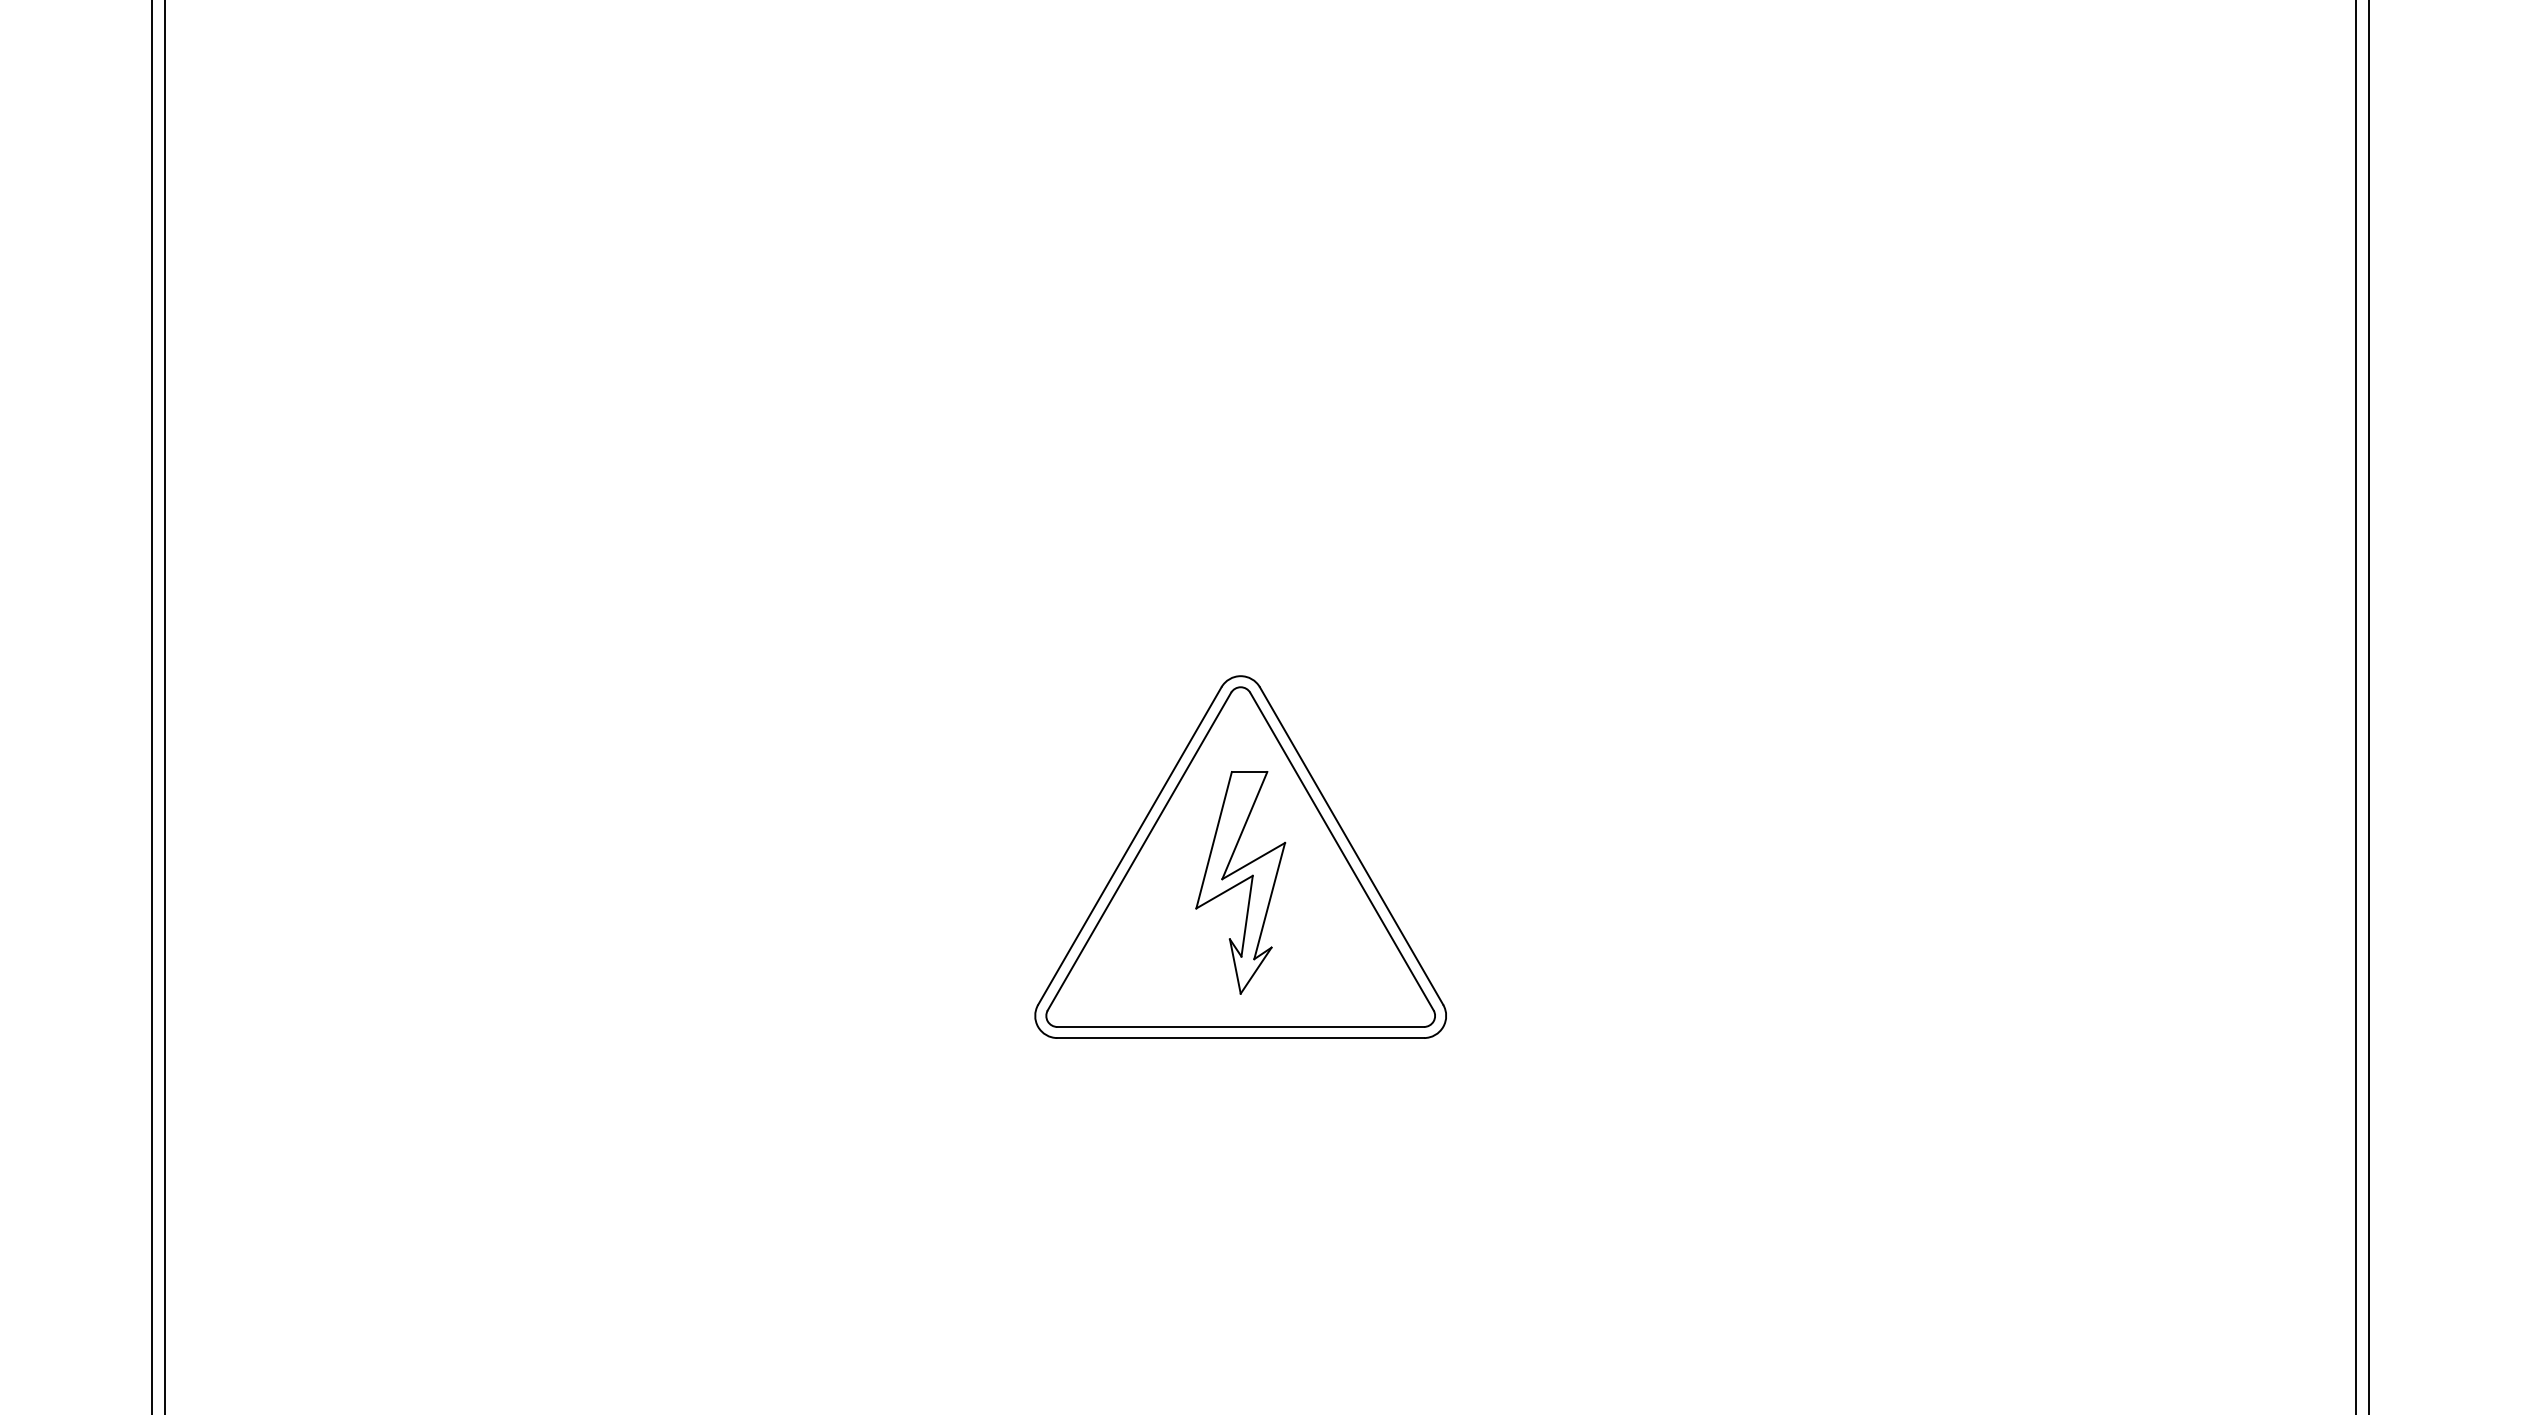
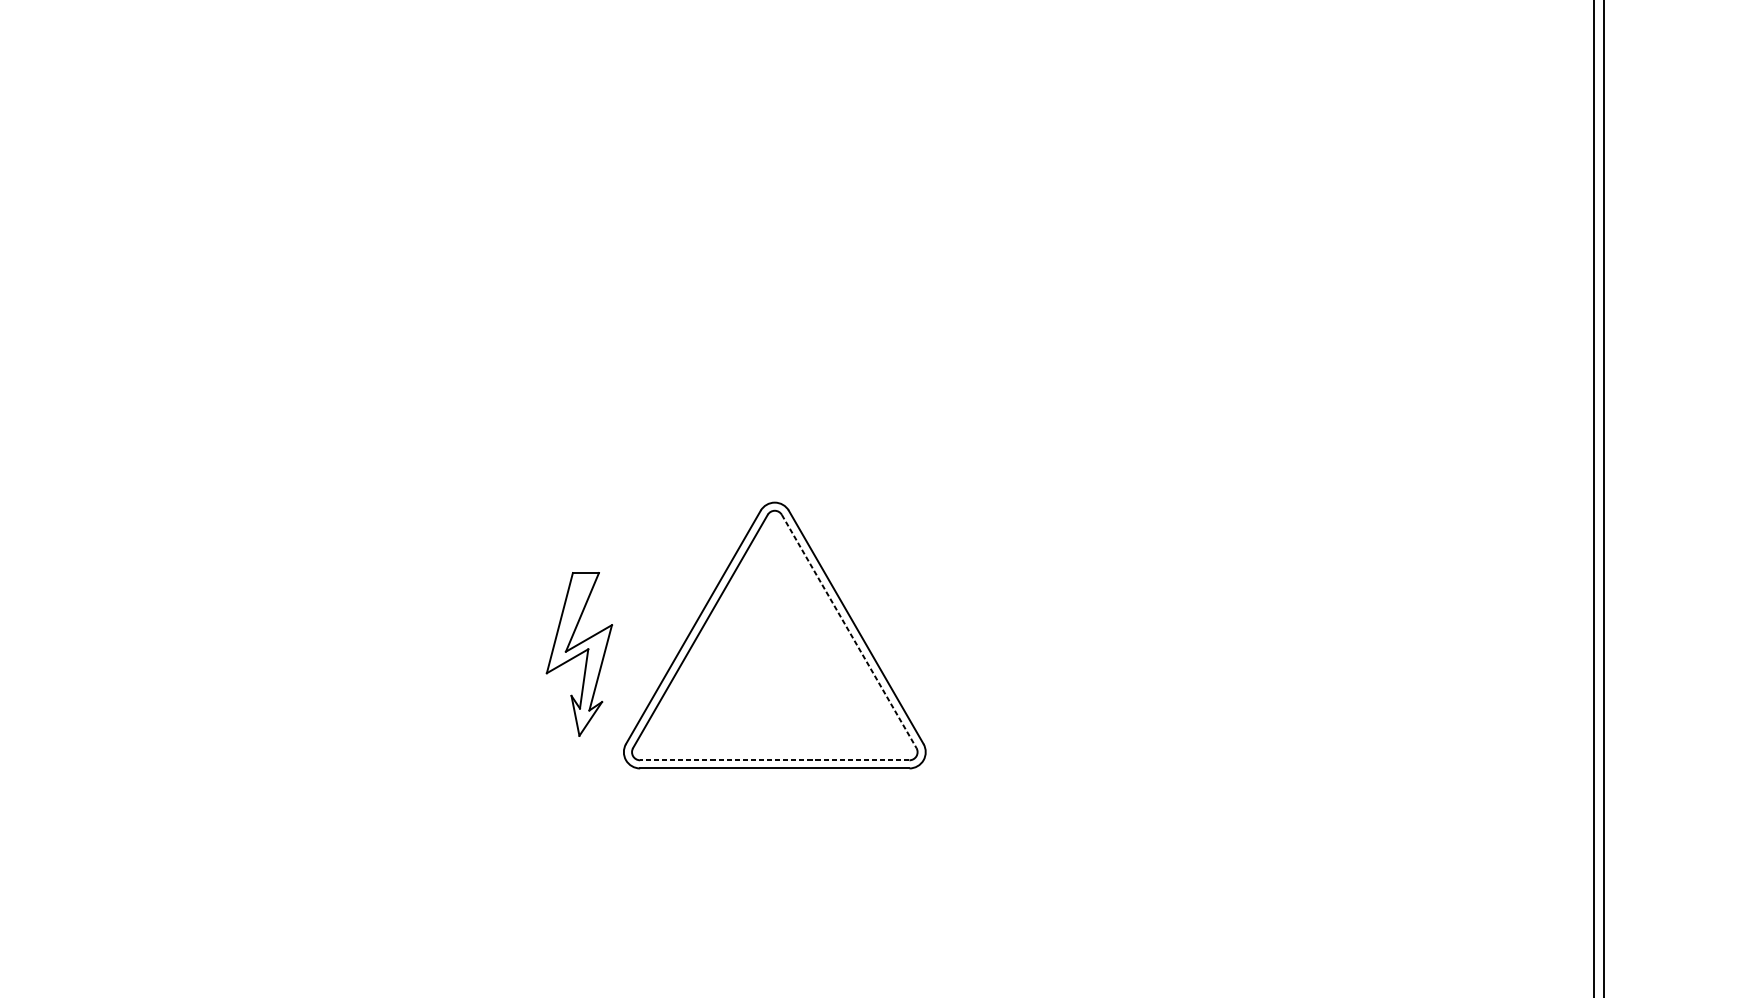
line: (1342, 852) -> (849, 632), solid -> dashed
part: (1240, 882) -> (579, 654), moved
line: (1240, 1026) -> (774, 759), solid -> dashed

